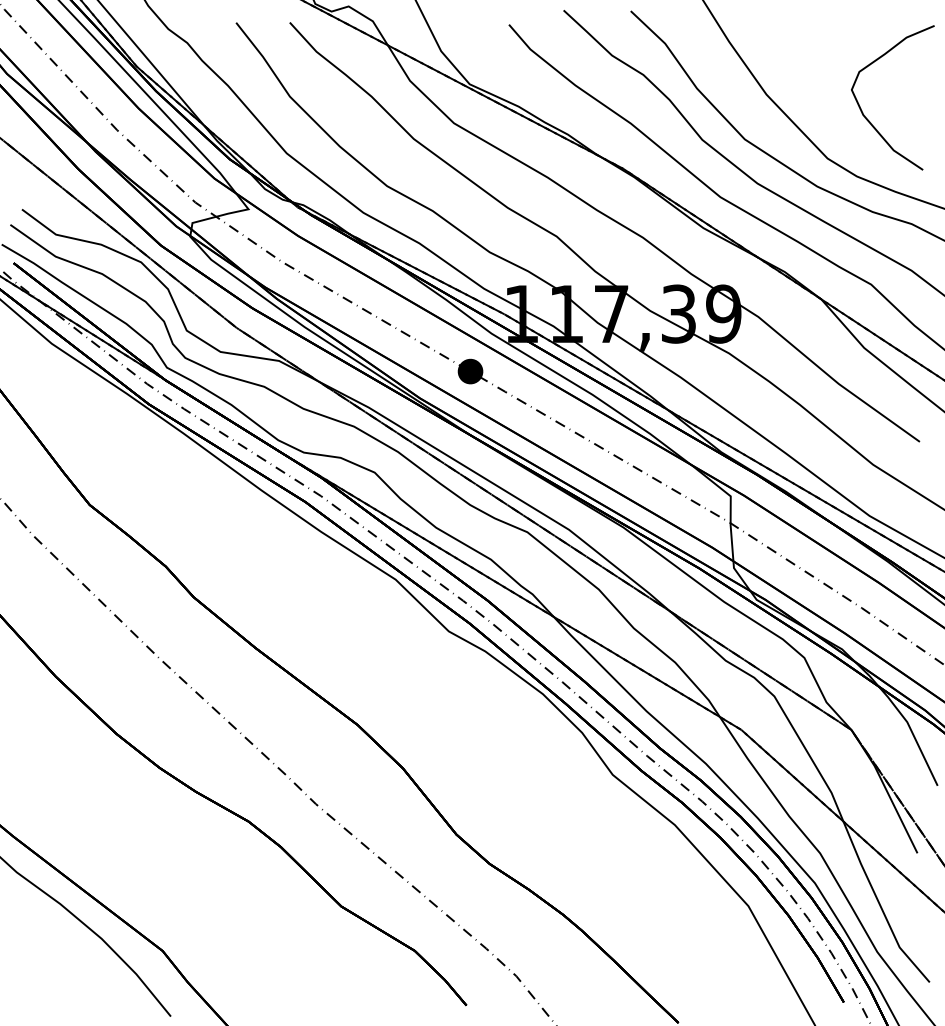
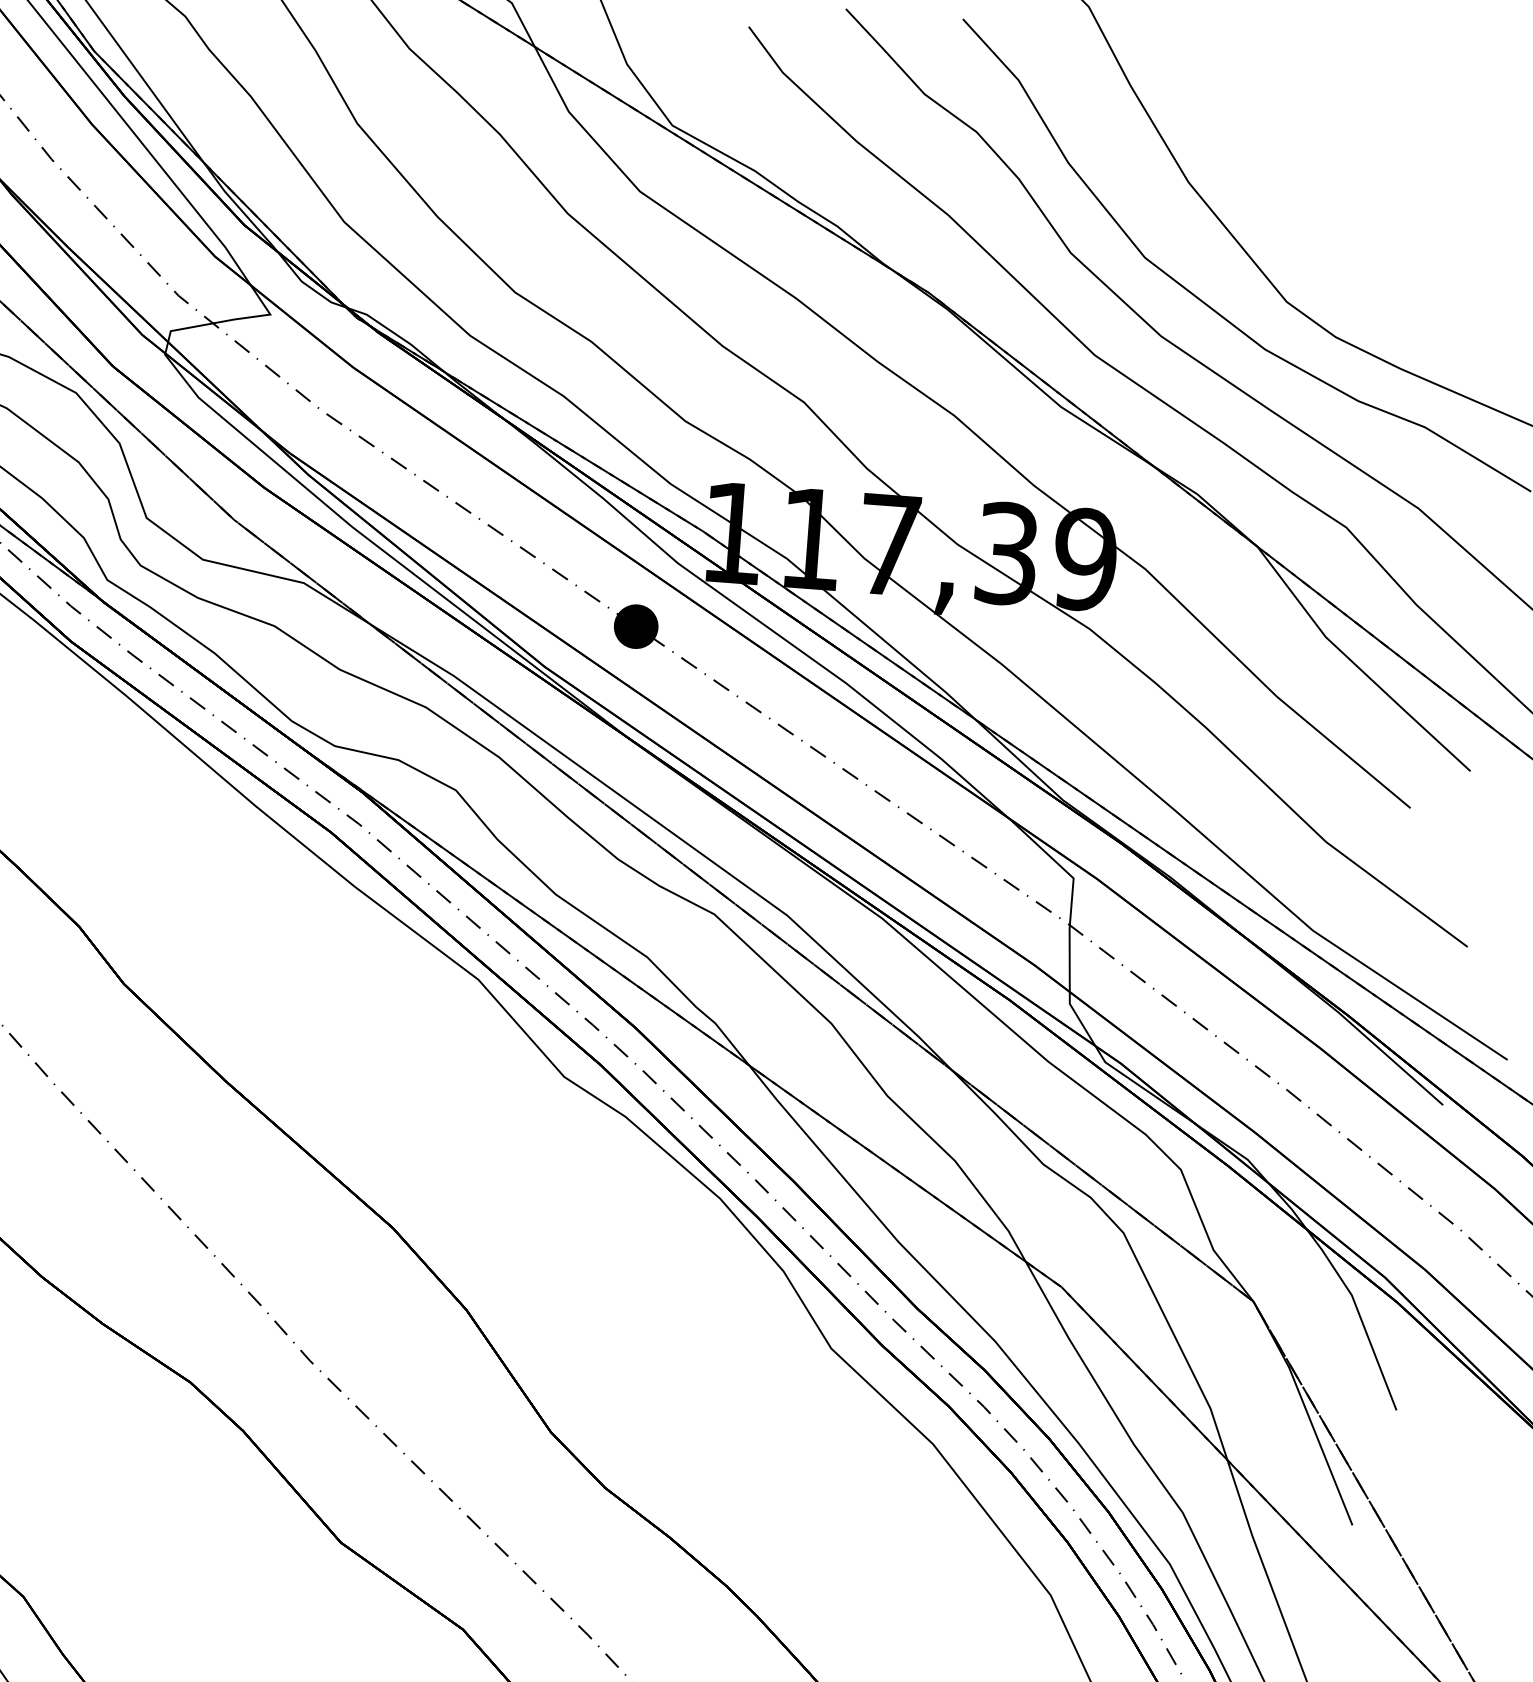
curve: (869, 120) -> (1364, 241), removed

